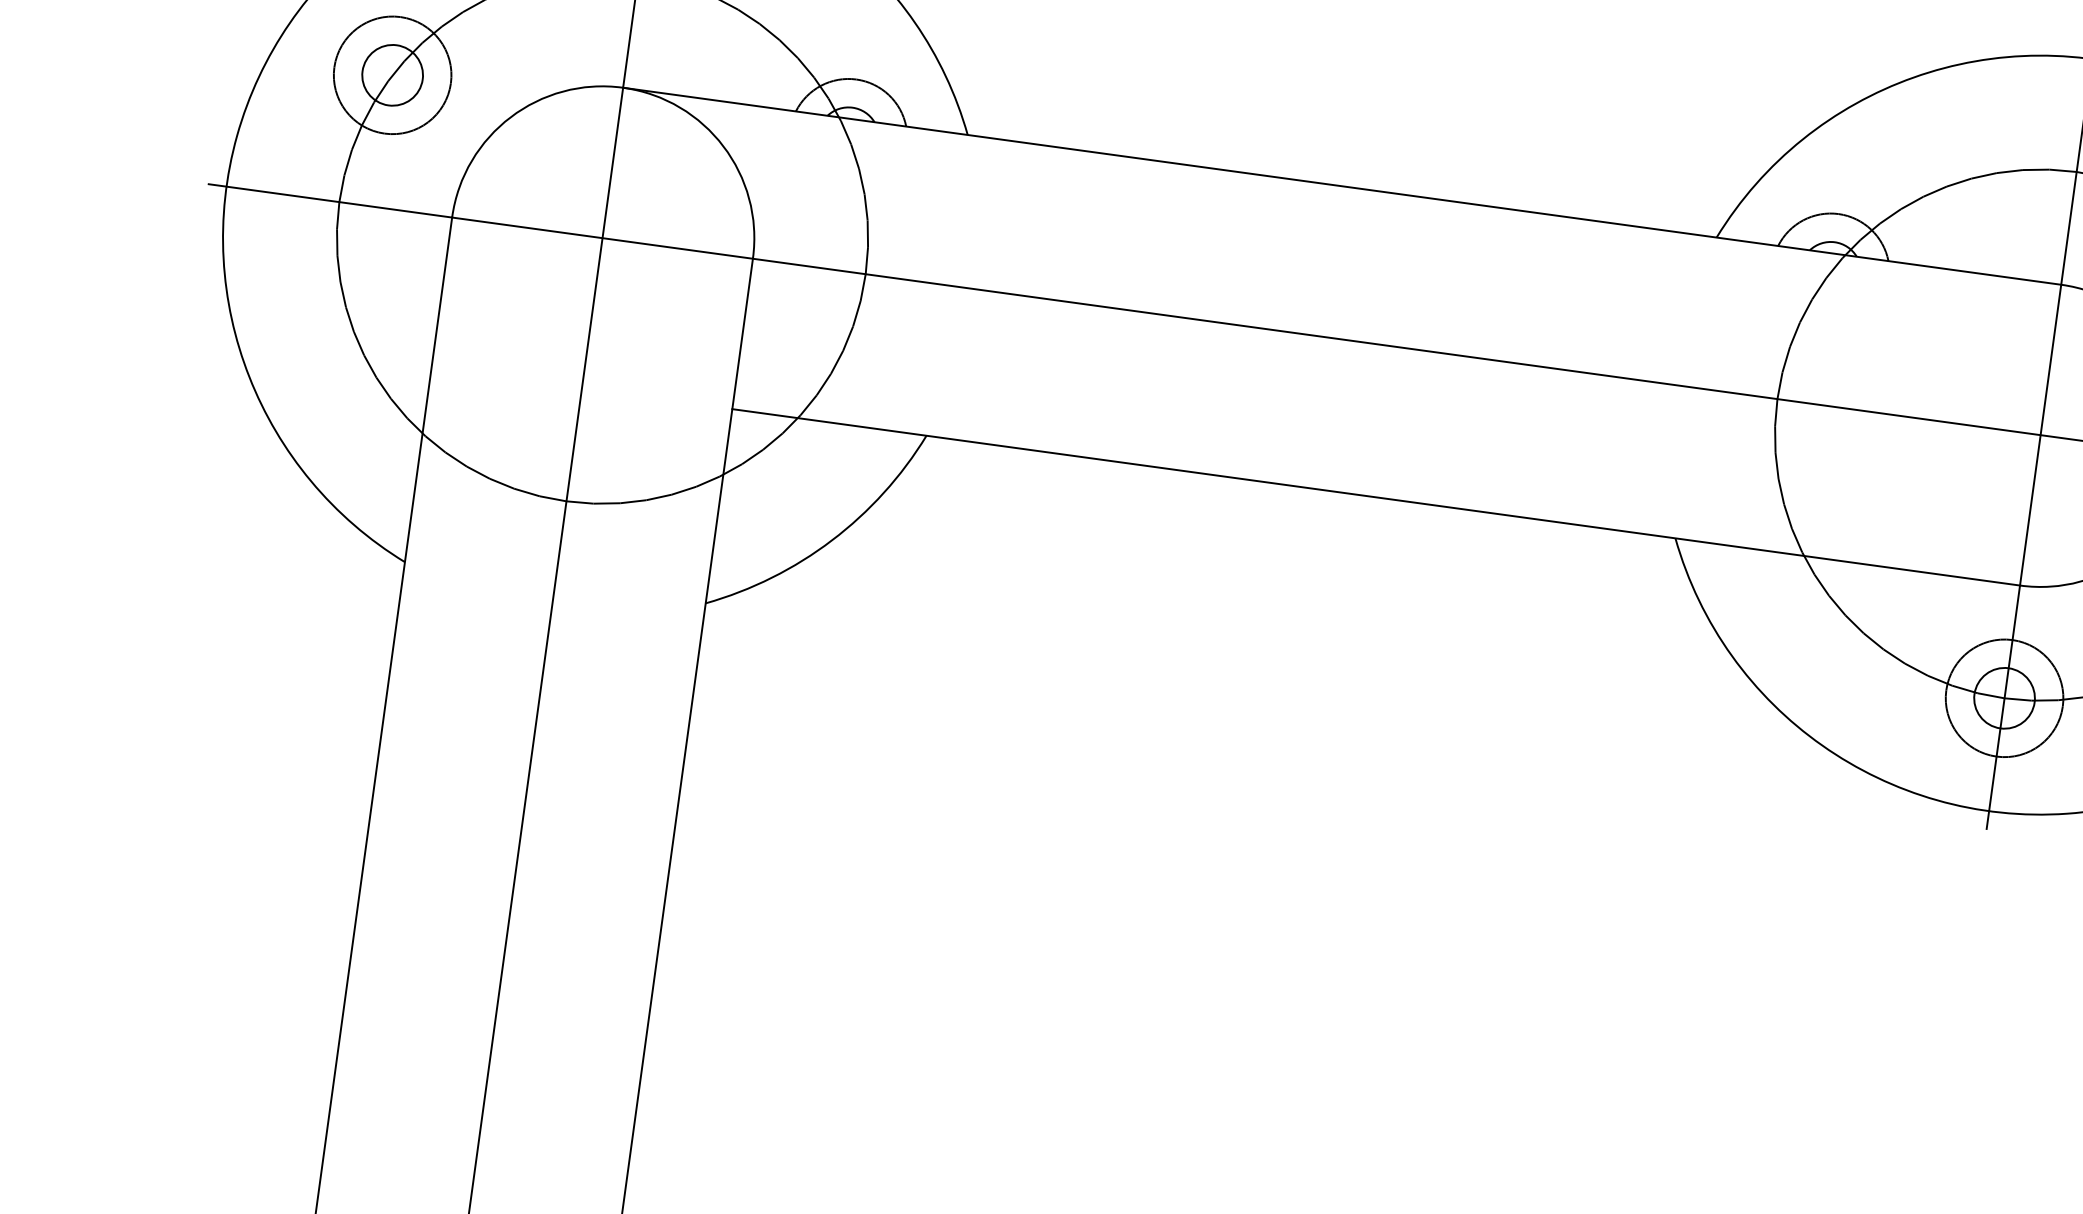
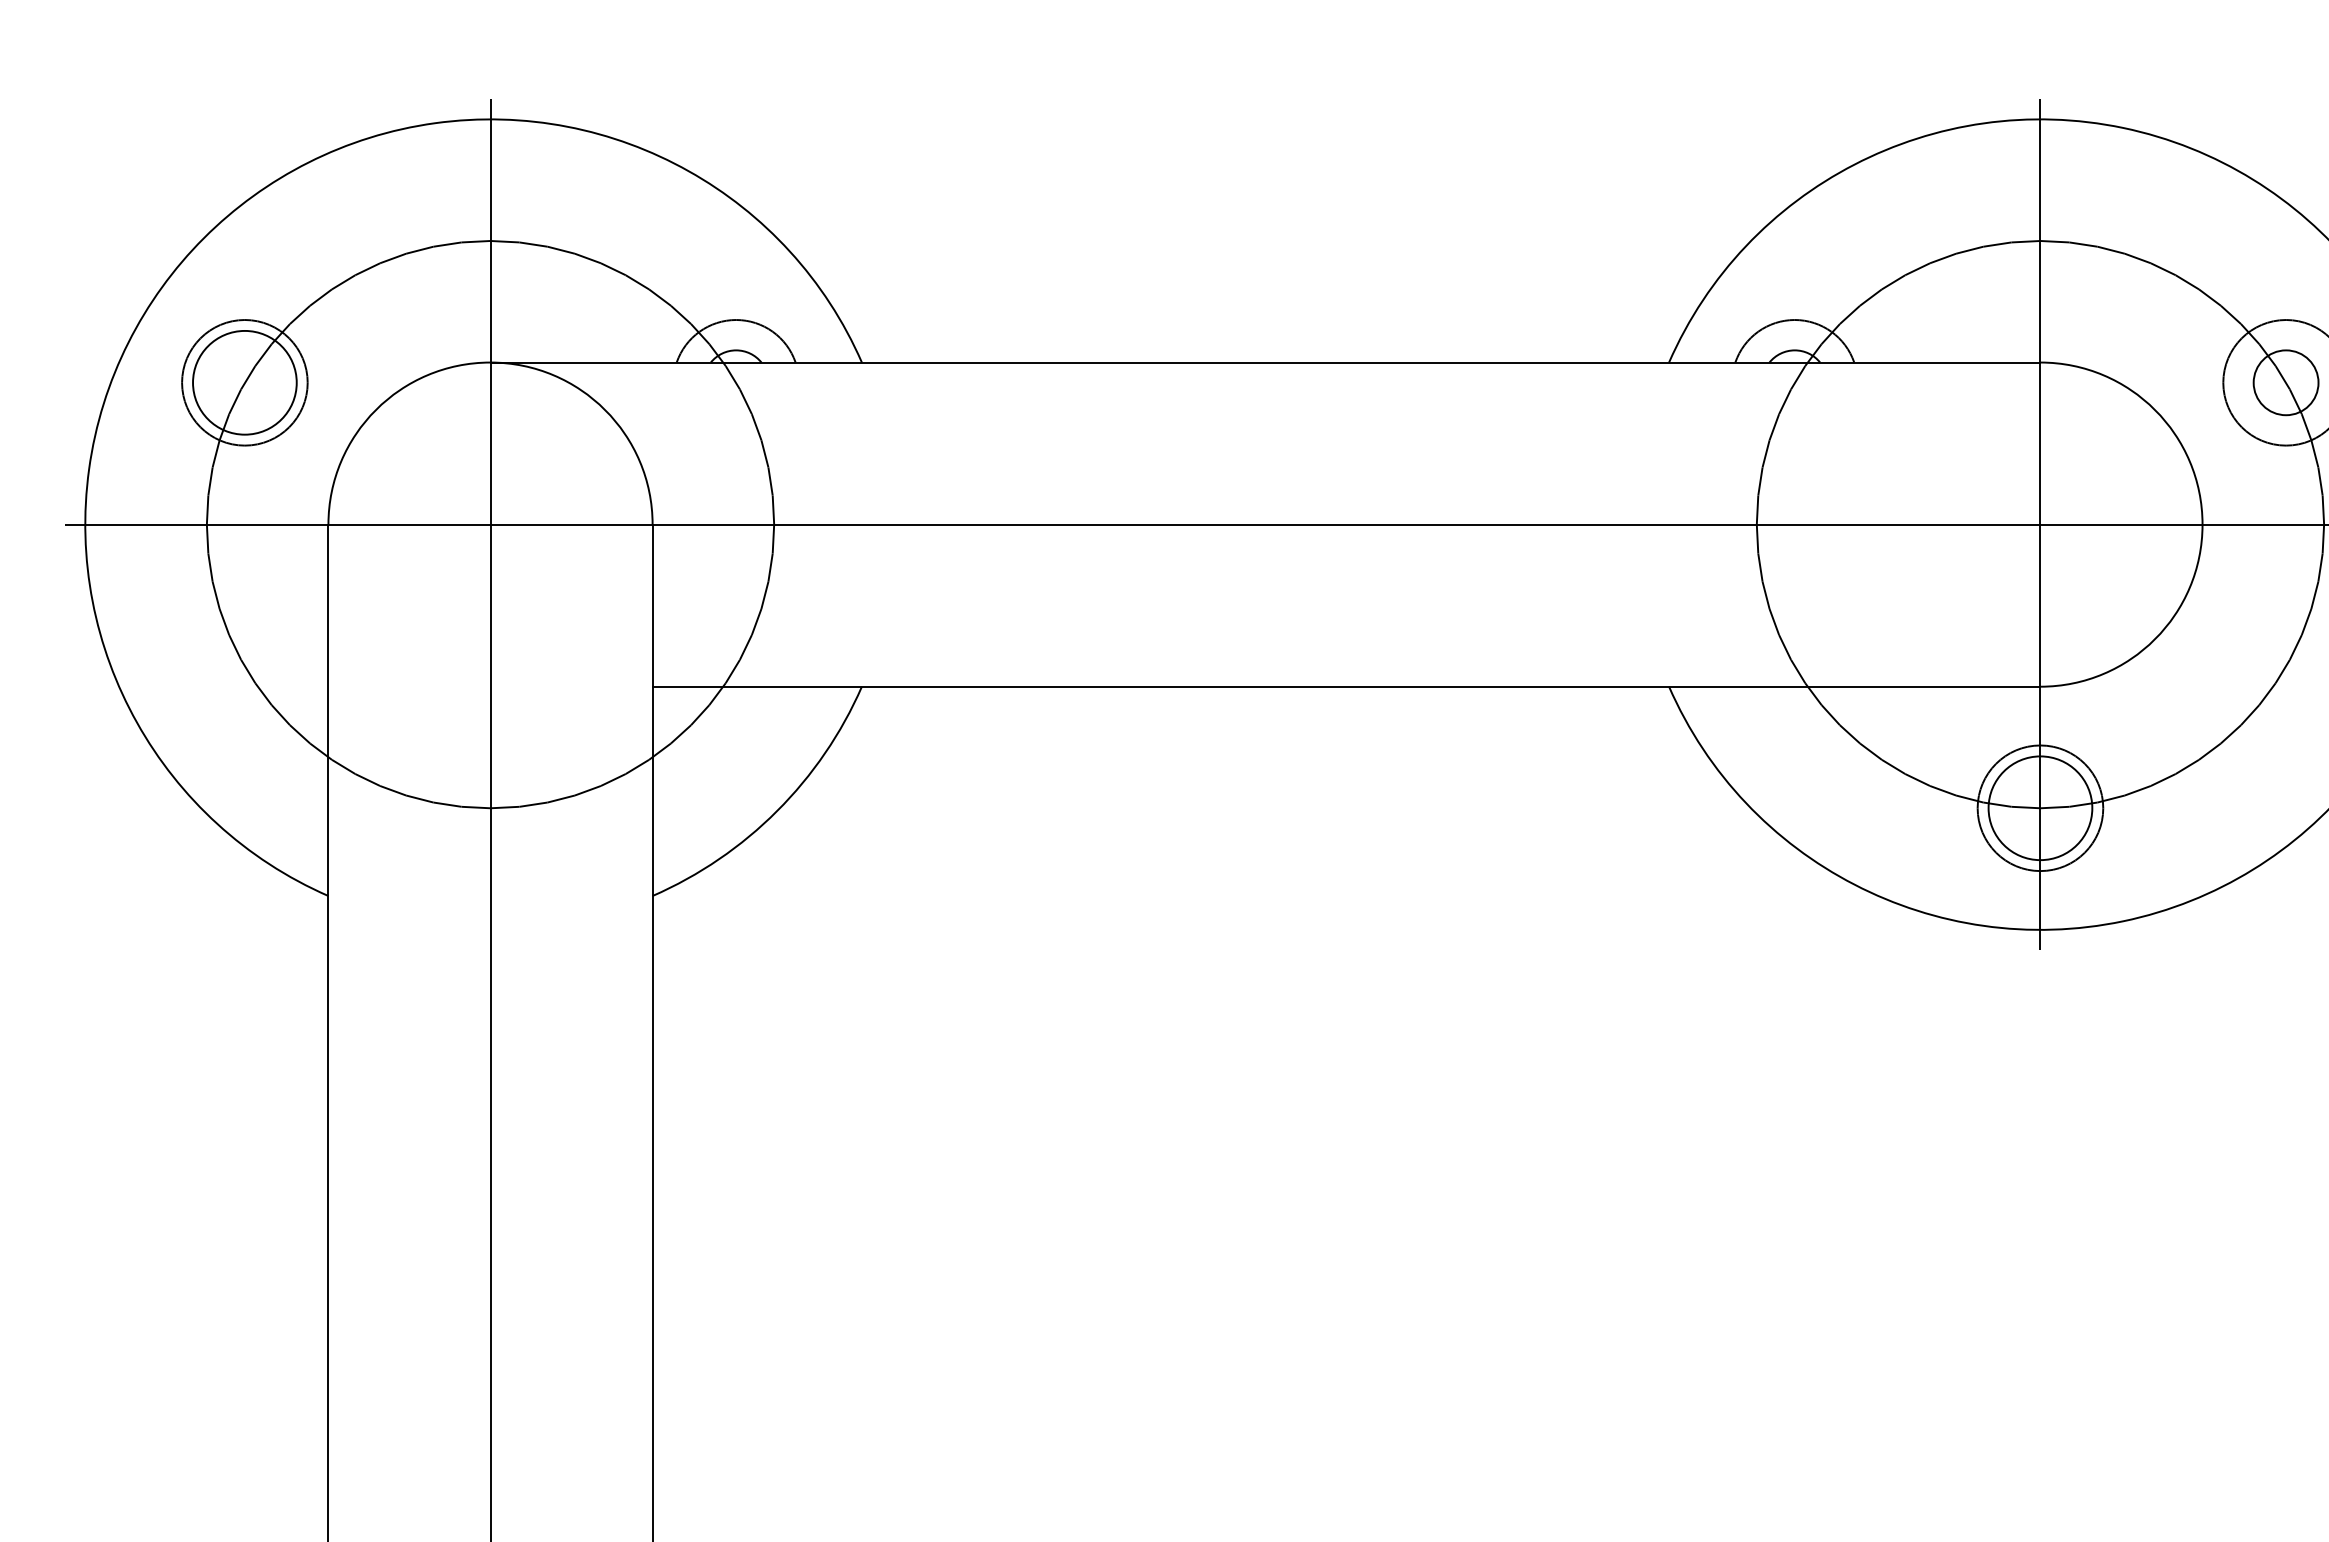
circle: (392, 75) -> (244, 382), size x1.6
circle: (2004, 697) -> (2040, 807), size x1.6

